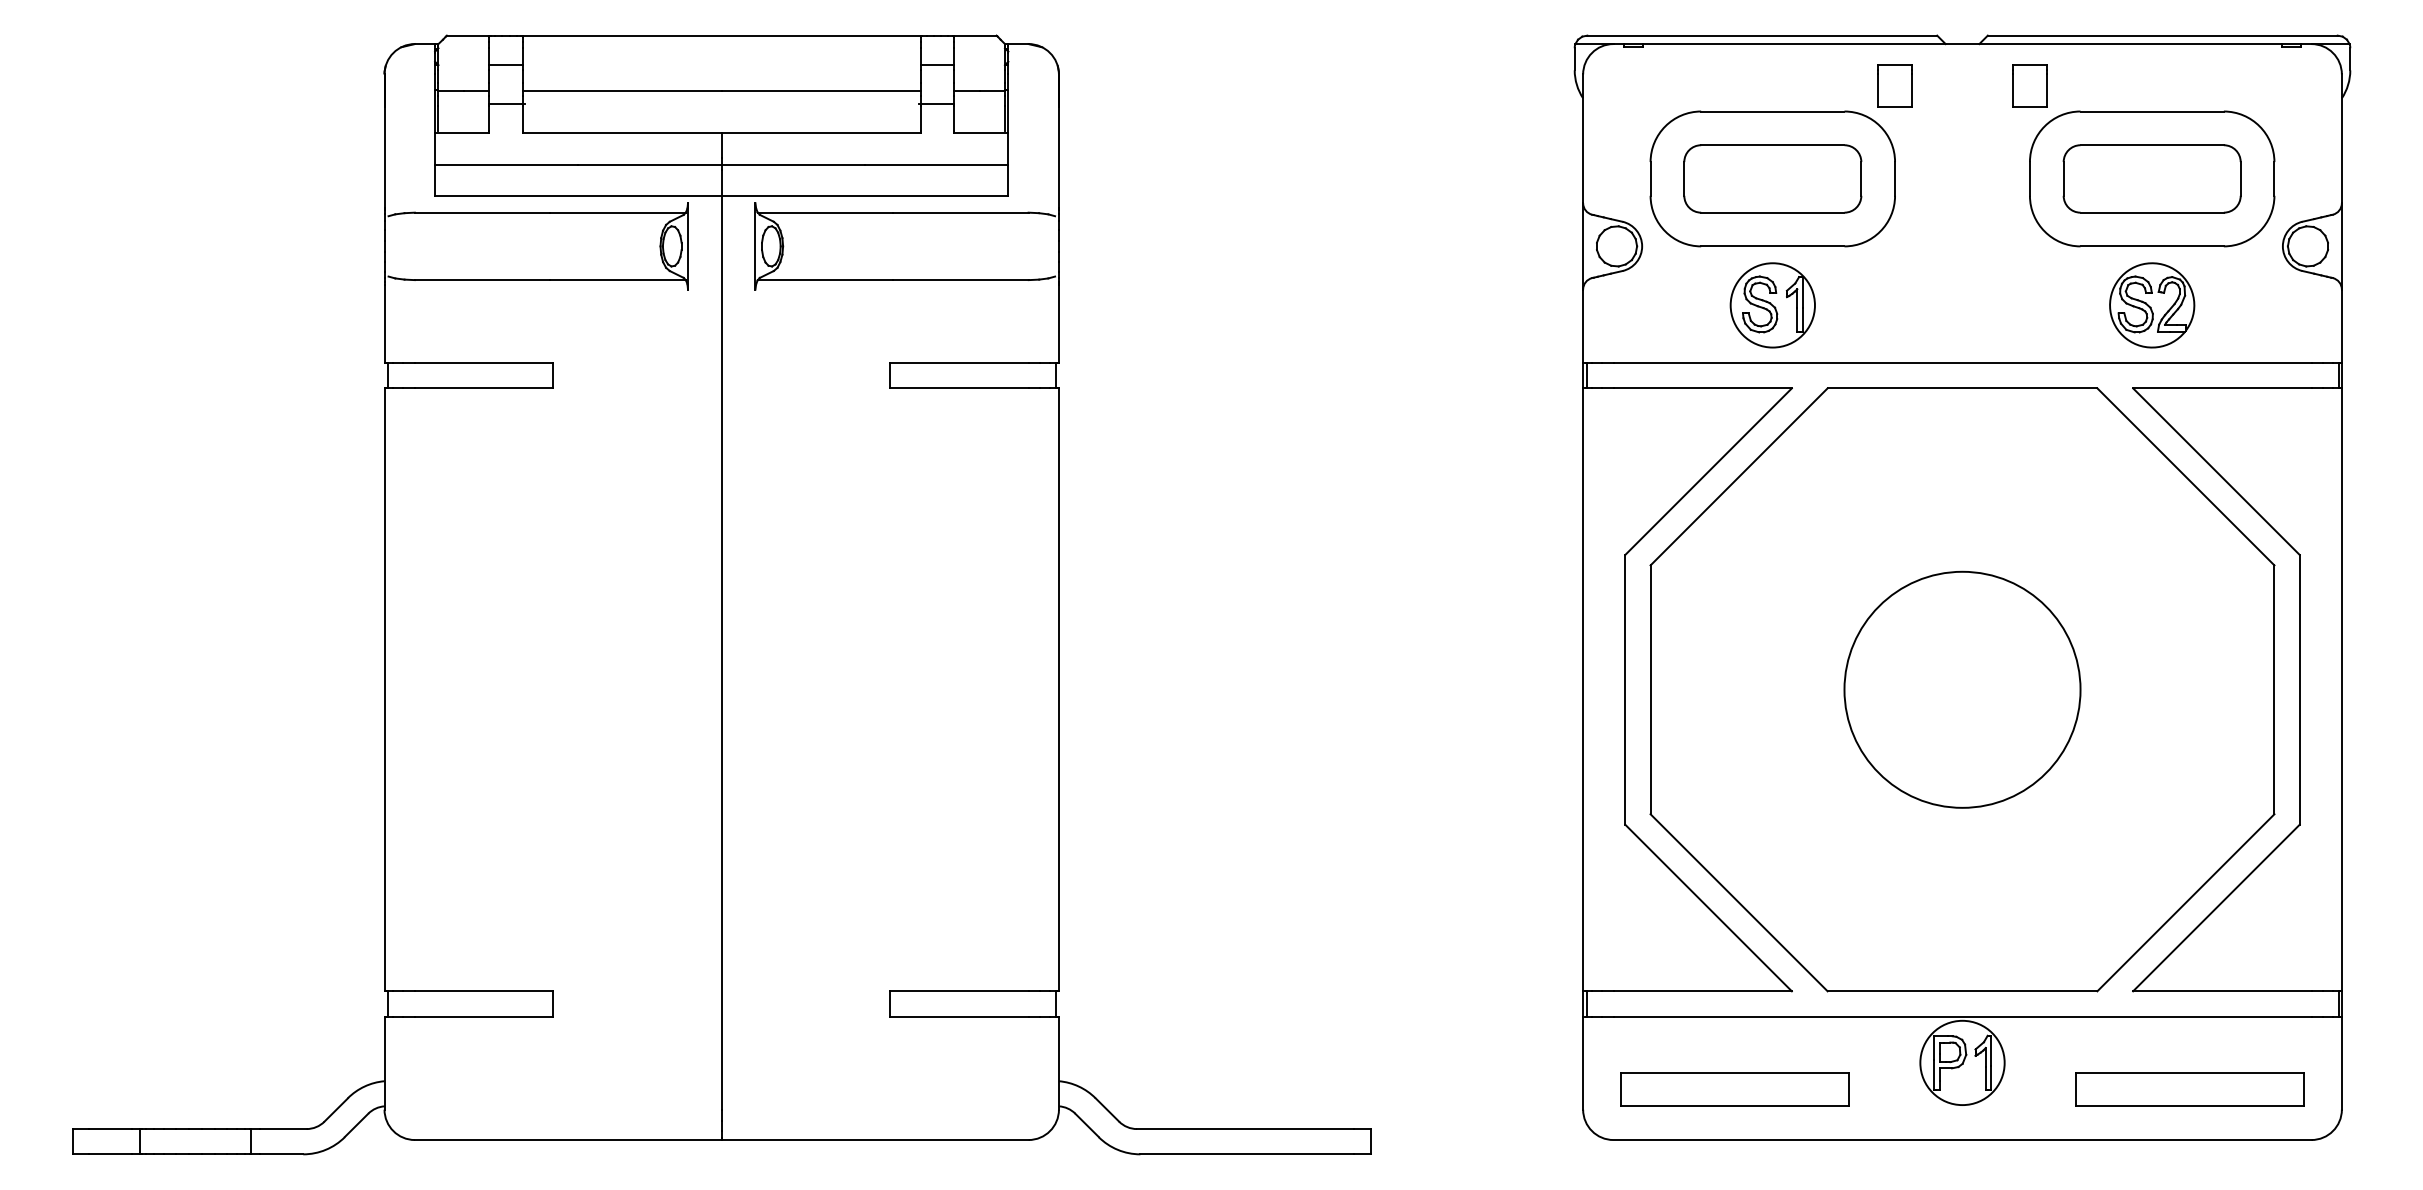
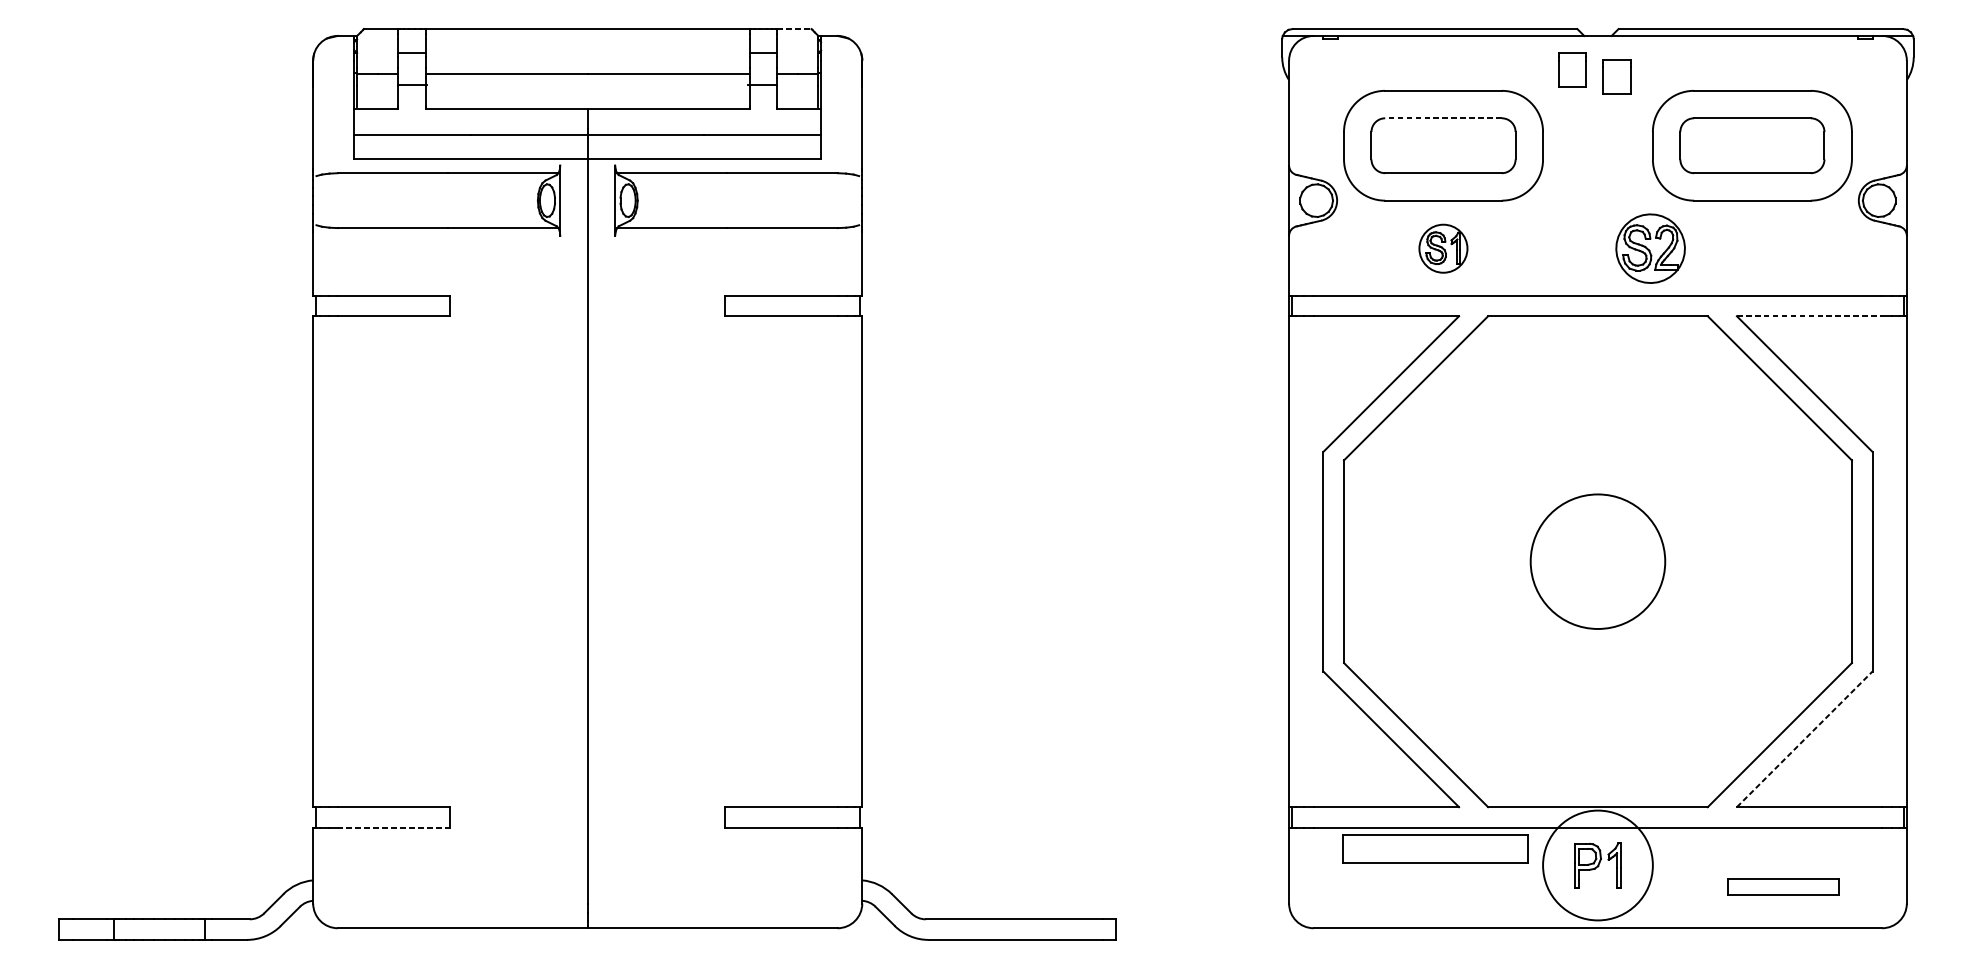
line: (975, 35) -> (794, 28), solid -> dashed
part: (1894, 85) -> (1571, 69), moved
part: (2029, 85) -> (1616, 76), moved
line: (1772, 145) -> (1443, 118), solid -> dashed
part: (1772, 305) -> (1443, 248), size x0.7
part: (2152, 305) -> (1650, 248), moved
line: (2222, 388) -> (1809, 316), solid -> dashed
circle: (1962, 689) -> (1597, 561), size x0.7
line: (2216, 908) -> (1804, 739), solid -> dashed
line: (483, 1016) -> (393, 827), solid -> dashed
circle: (1962, 1062) -> (1597, 865), size x1.6
part: (1734, 1089) -> (1435, 848), moved
part: (2189, 1089) -> (1782, 887), size x0.6

